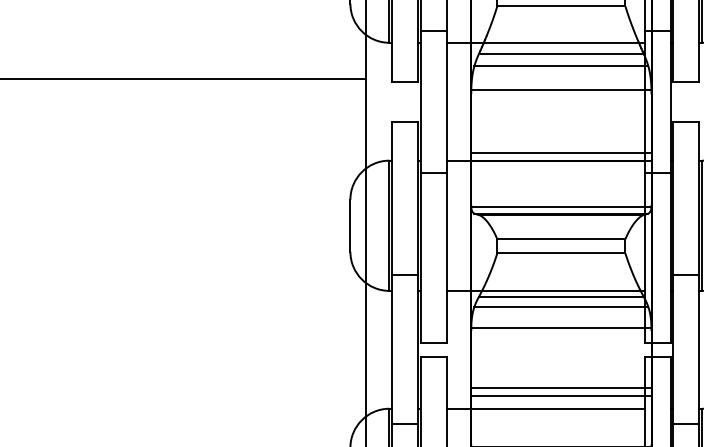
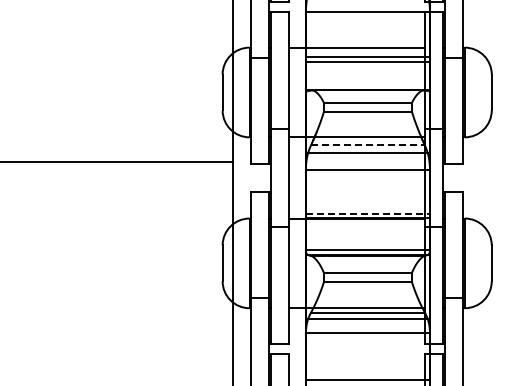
line: (560, 54) -> (367, 145), solid -> dashed
line: (562, 153) -> (368, 213), solid -> dashed
line: (560, 388) -> (367, 375), removed

